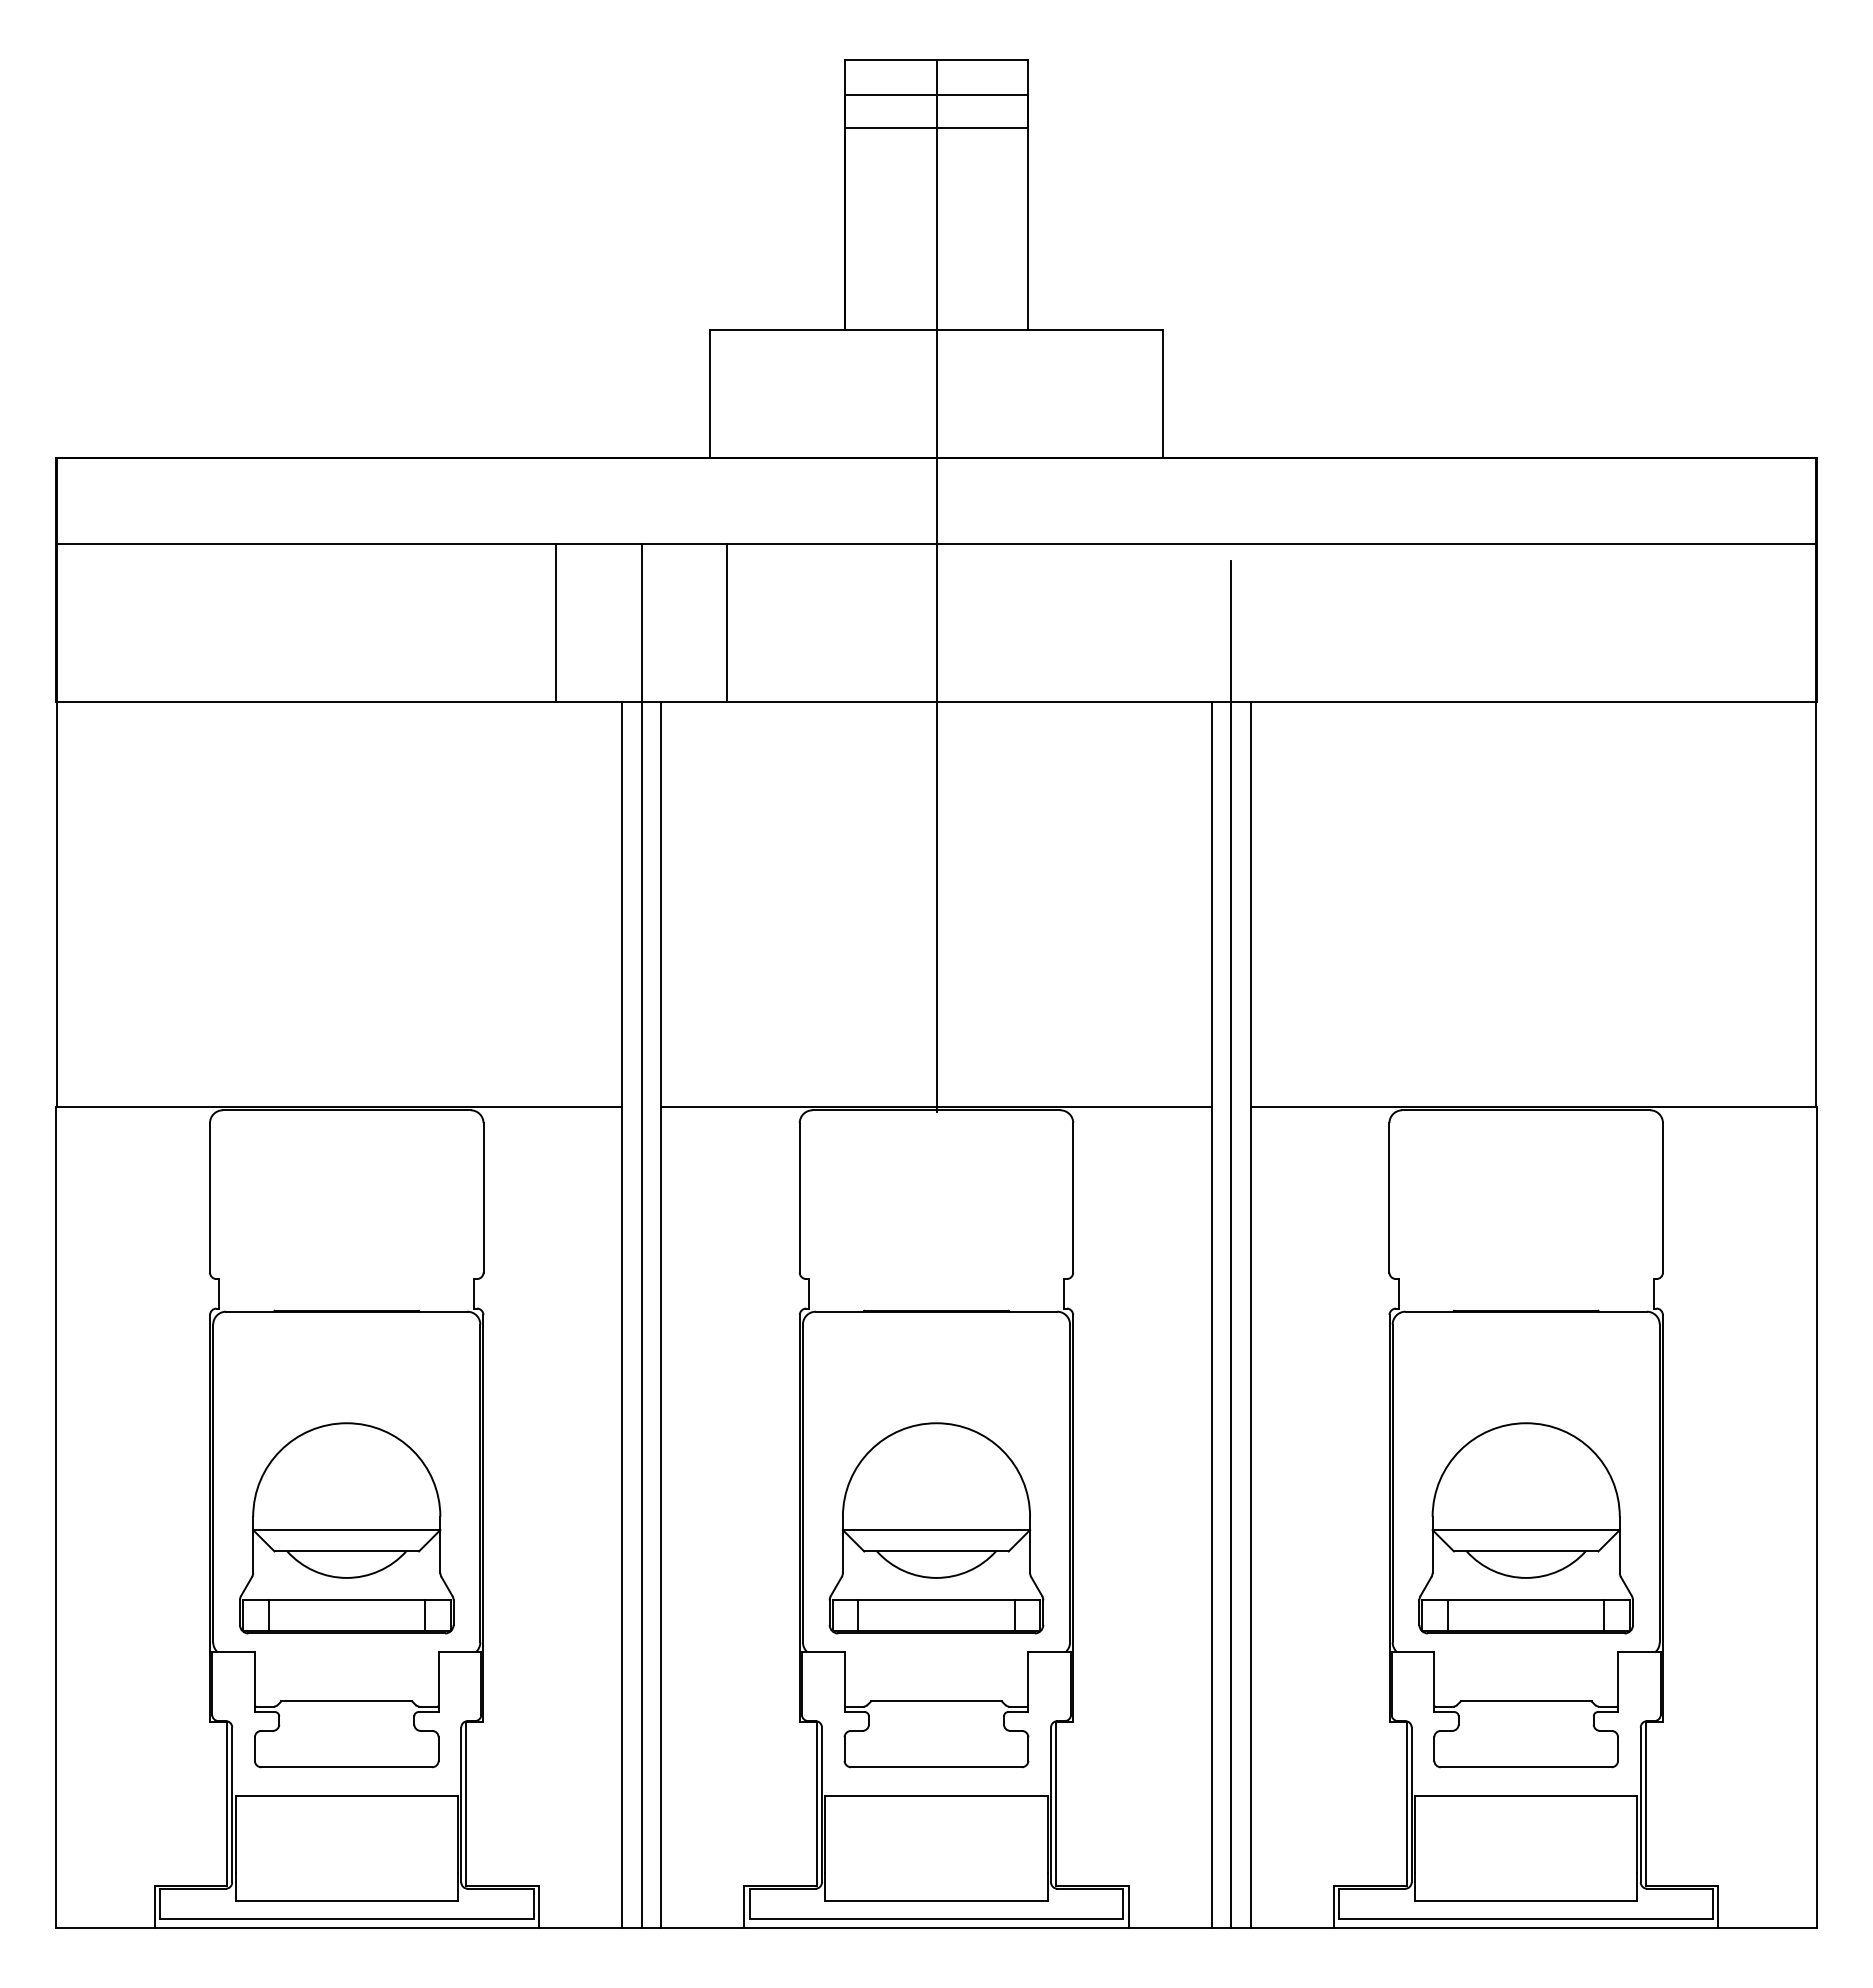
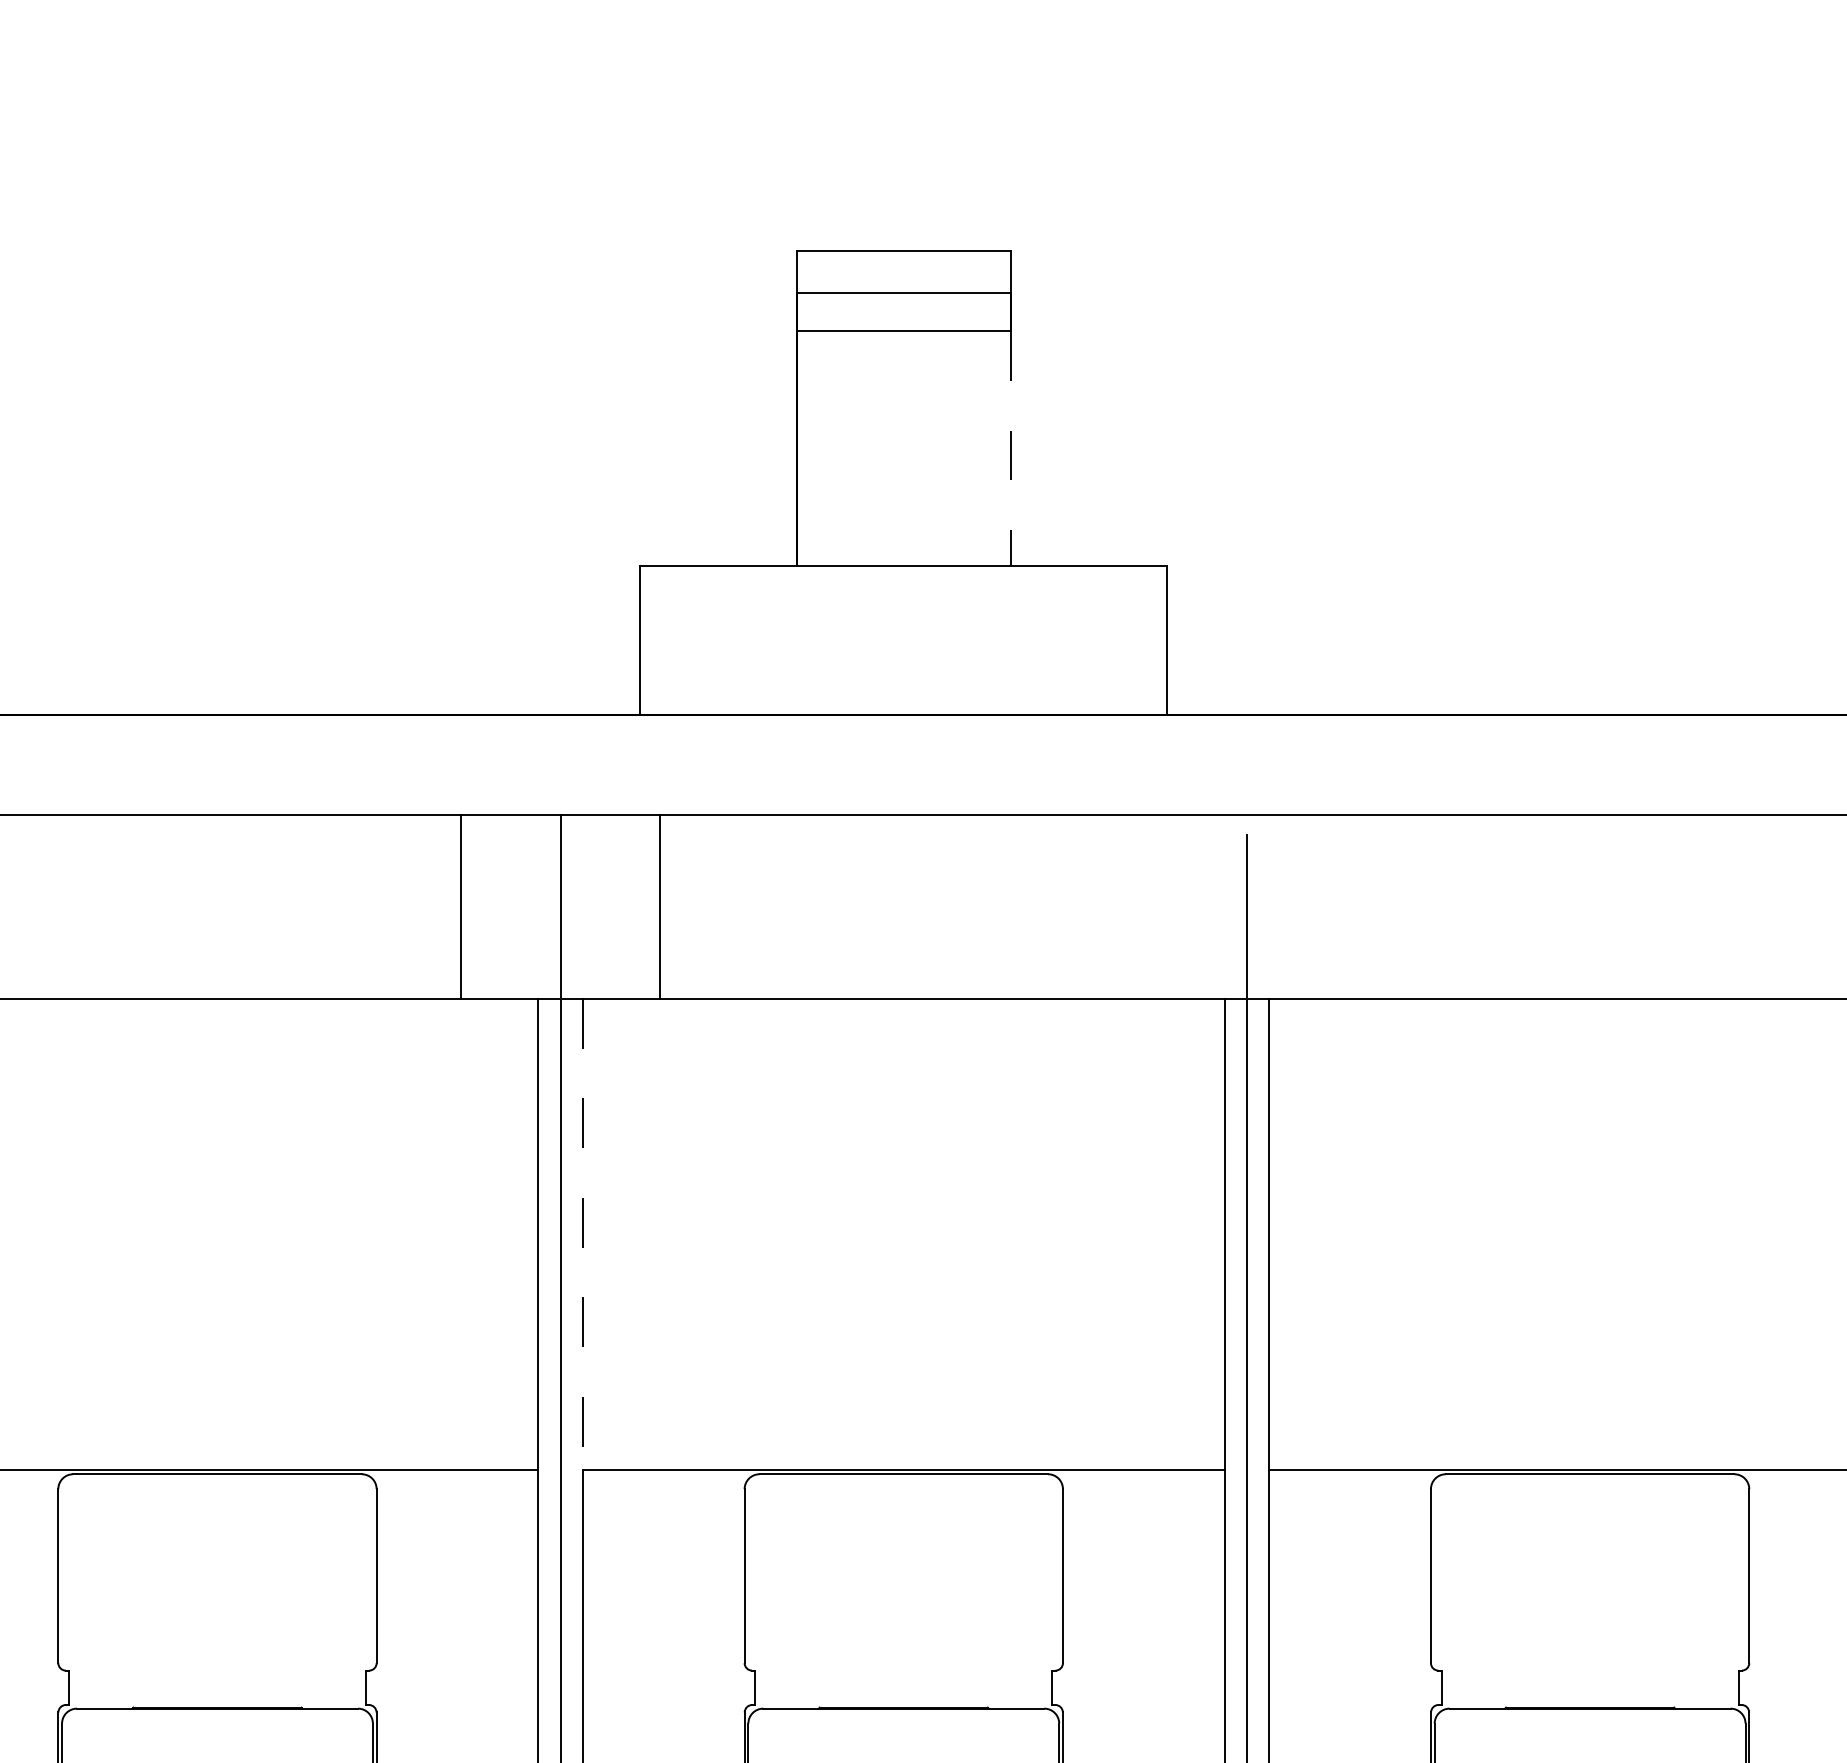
line: (1028, 229) -> (1010, 449), solid -> dashed
line: (936, 586) -> (903, 864), removed
line: (660, 904) -> (582, 1234), solid -> dashed

